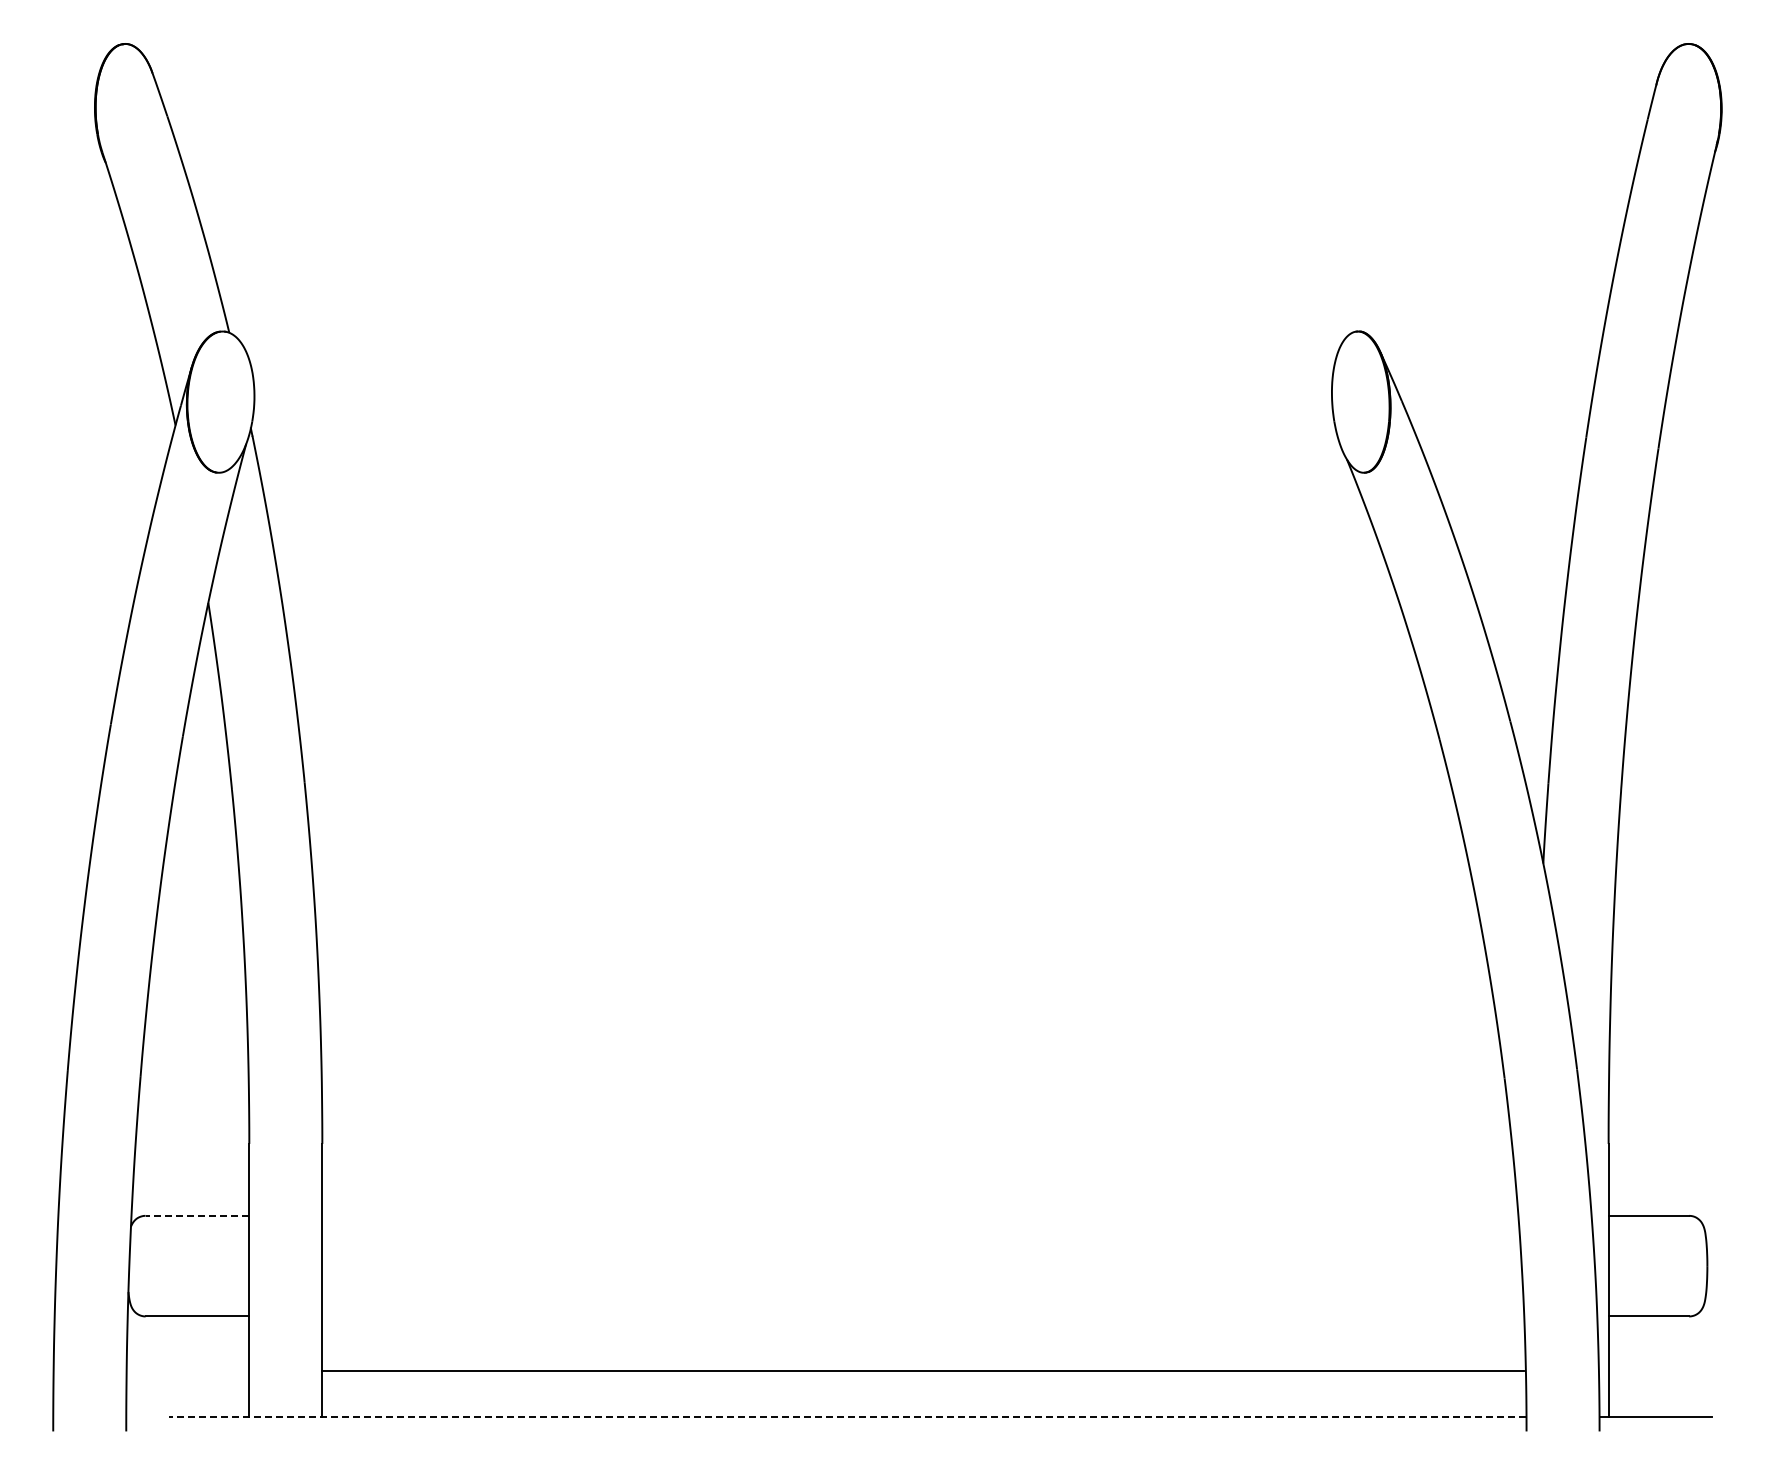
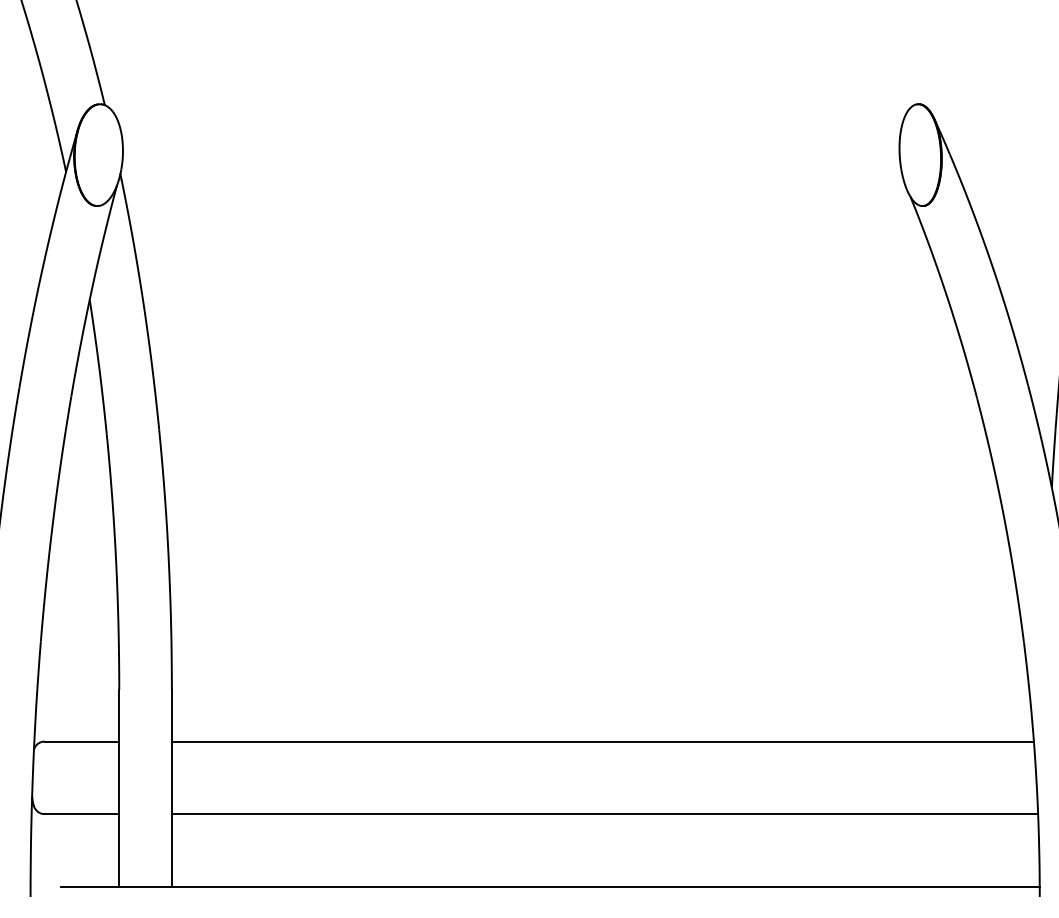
line: (197, 1215) -> (81, 741), dashed -> solid
line: (920, 1215) -> (602, 741), added
line: (923, 1371) -> (605, 814), moved
line: (847, 1417) -> (550, 886), dashed -> solid

